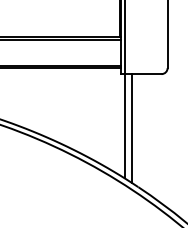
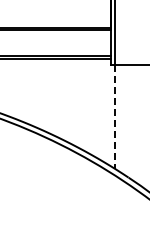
line: (124, 126) -> (114, 116), solid -> dashed
line: (132, 128) -> (122, 118), removed

